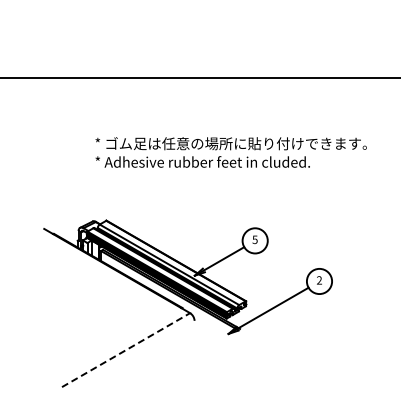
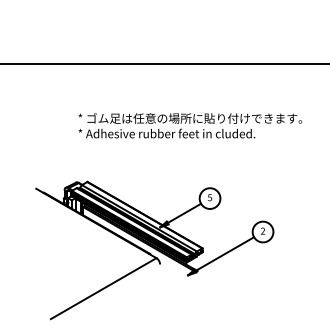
line: (126, 350) -> (104, 288), dashed -> solid

